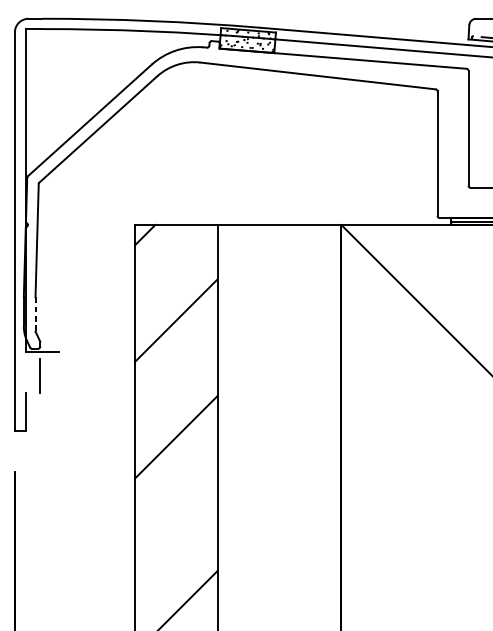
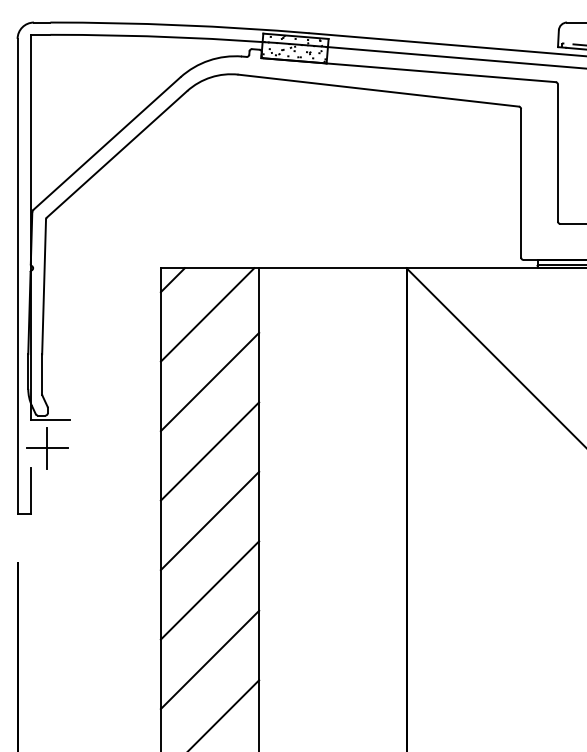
line: (174, 263) -> (207, 314), added
line: (35, 314) -> (42, 374), dashed -> solid
line: (39, 376) -> (46, 448), added
line: (175, 378) -> (209, 451), added
line: (175, 495) -> (209, 590), added
line: (175, 553) -> (209, 659), added

